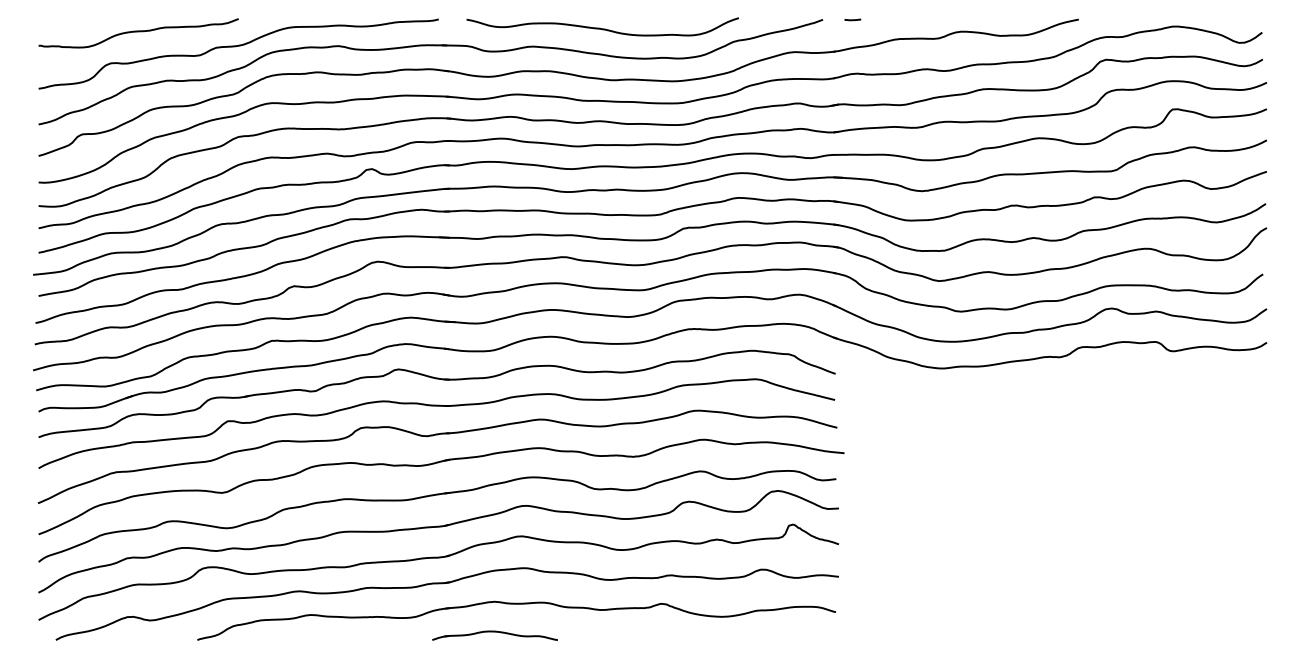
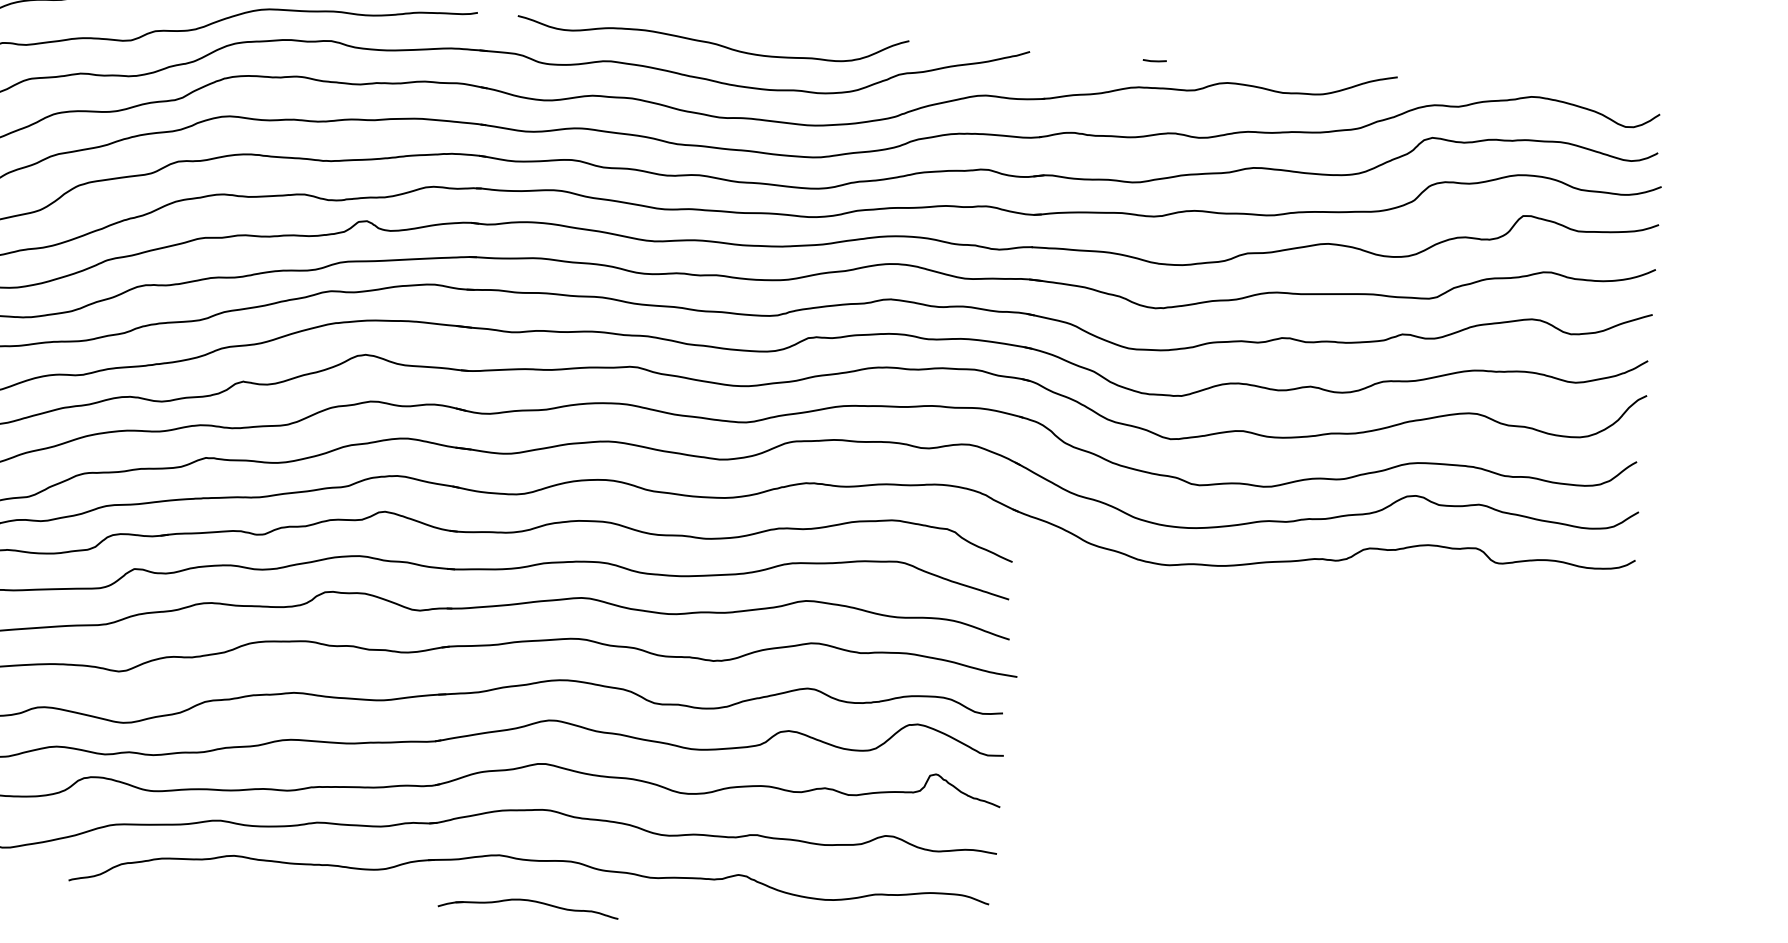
line: (852, 19) -> (1154, 60), moved
part: (494, 635) -> (527, 905), moved

